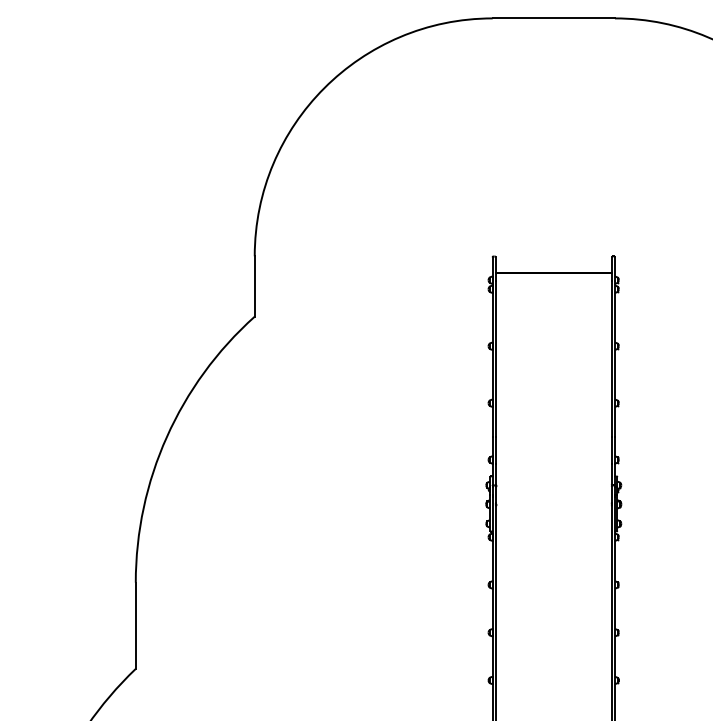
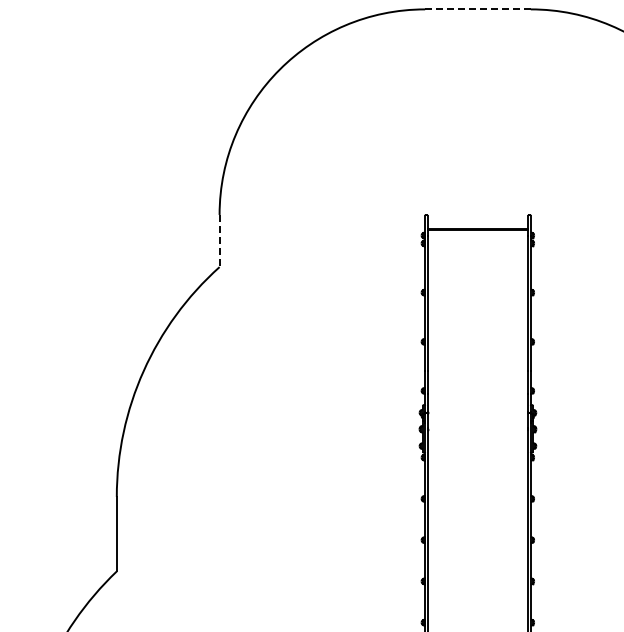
line: (553, 18) -> (477, 9), solid -> dashed
line: (254, 287) -> (219, 241), solid -> dashed

